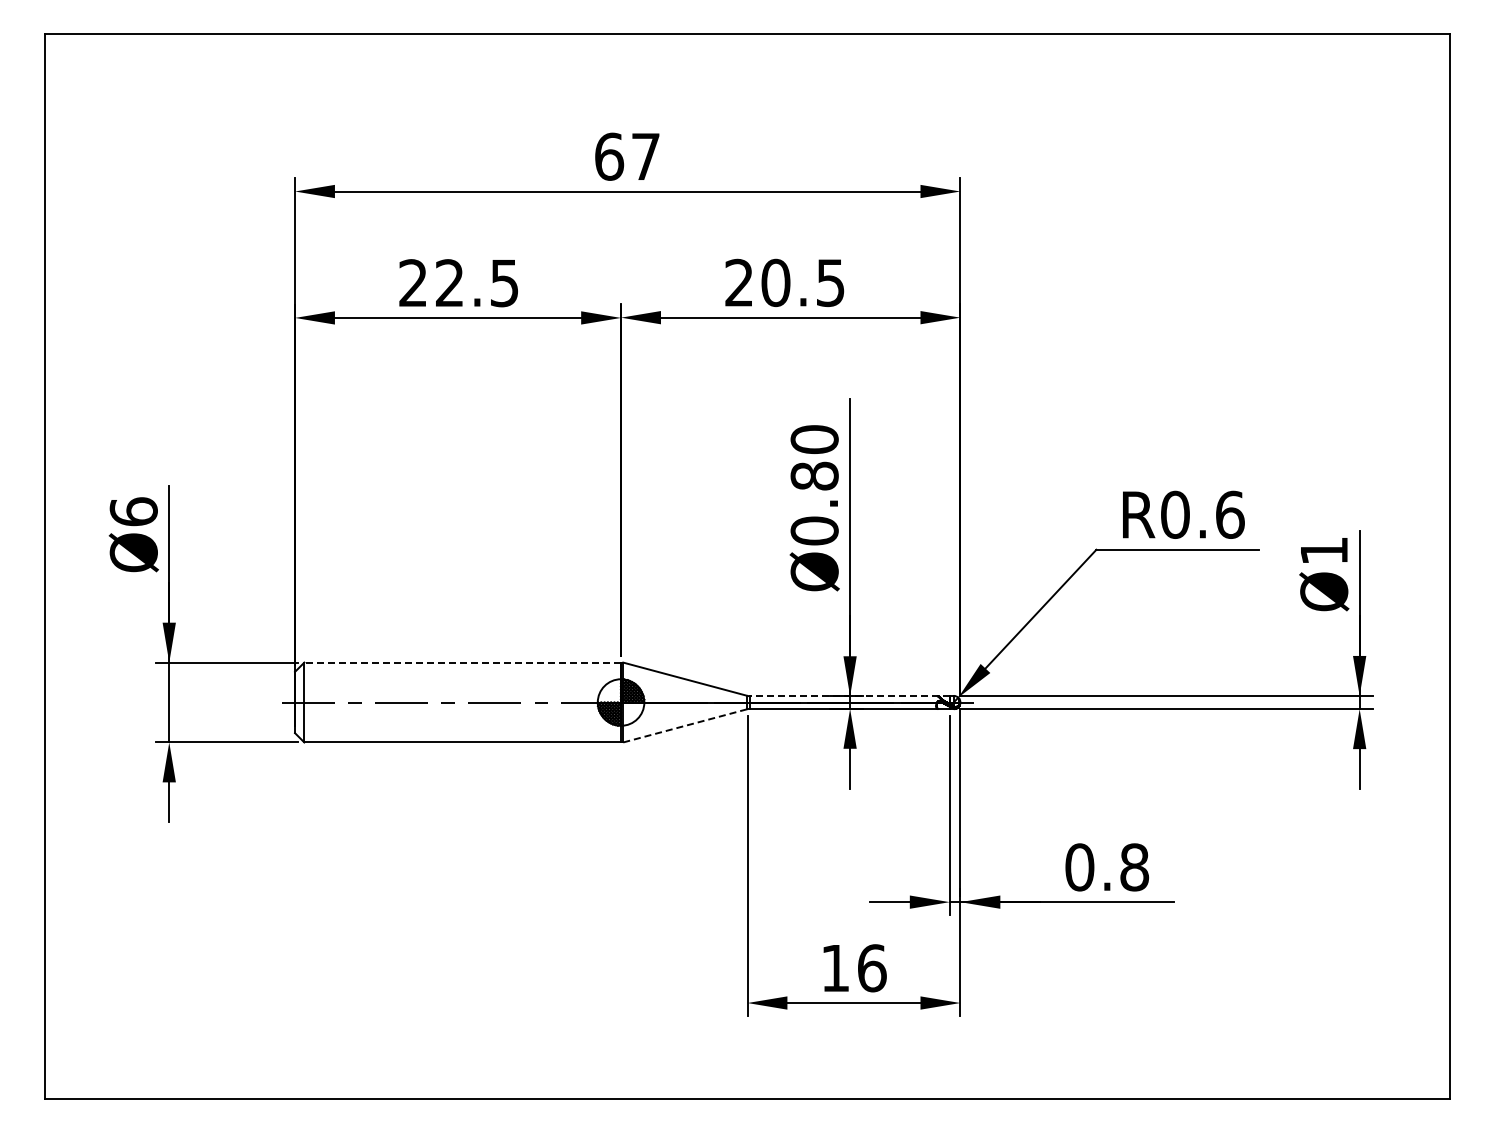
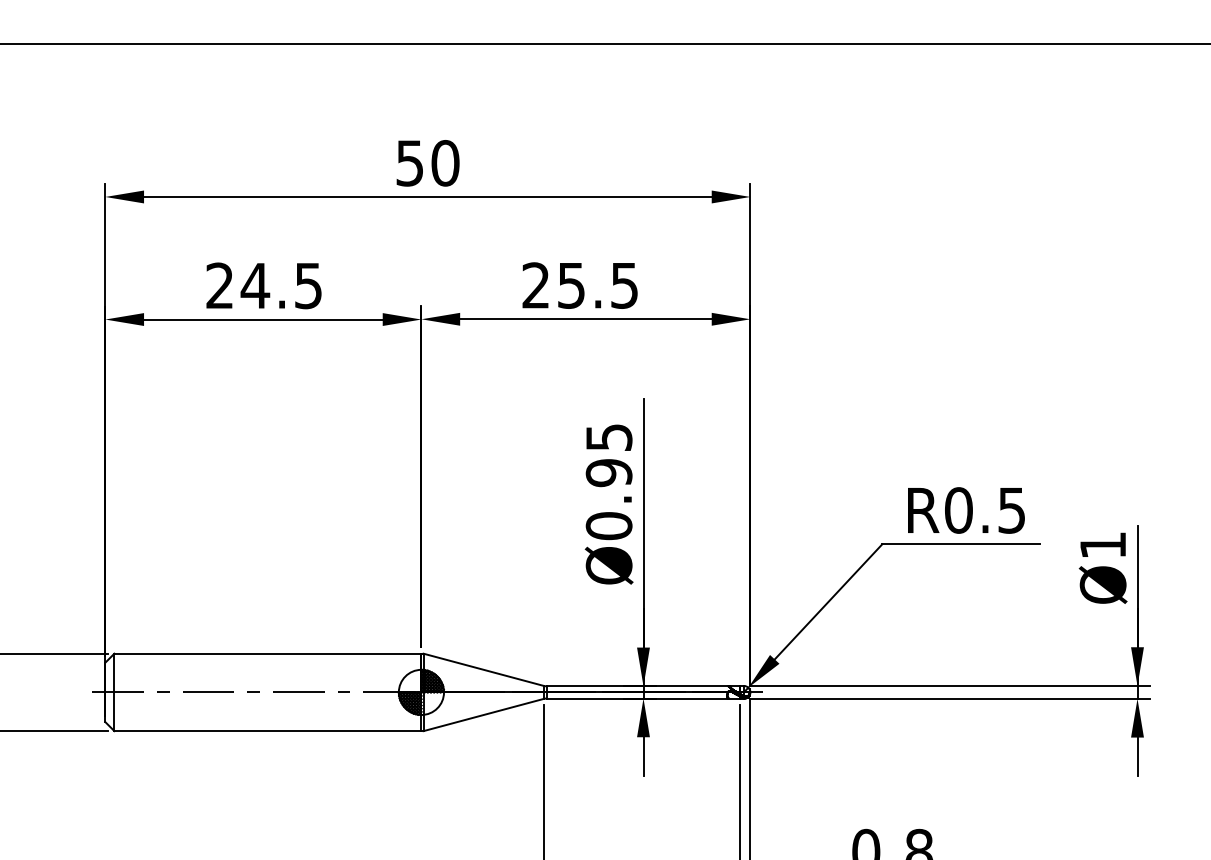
text: (627, 156) -> (427, 163), 67 -> 50
text: (449, 282) -> (255, 285), 22.5 -> 24.5
text: (775, 282) -> (571, 285), 20.5 -> 25.5
text: (814, 457) -> (608, 454), Ø0.80 -> Ø0.95
text: (1230, 514) -> (1012, 510), R0.6 -> R0.5
line: (462, 662) -> (267, 653), dashed -> solid
line: (850, 696) -> (643, 686), dashed -> solid
line: (685, 725) -> (483, 714), dashed -> solid

